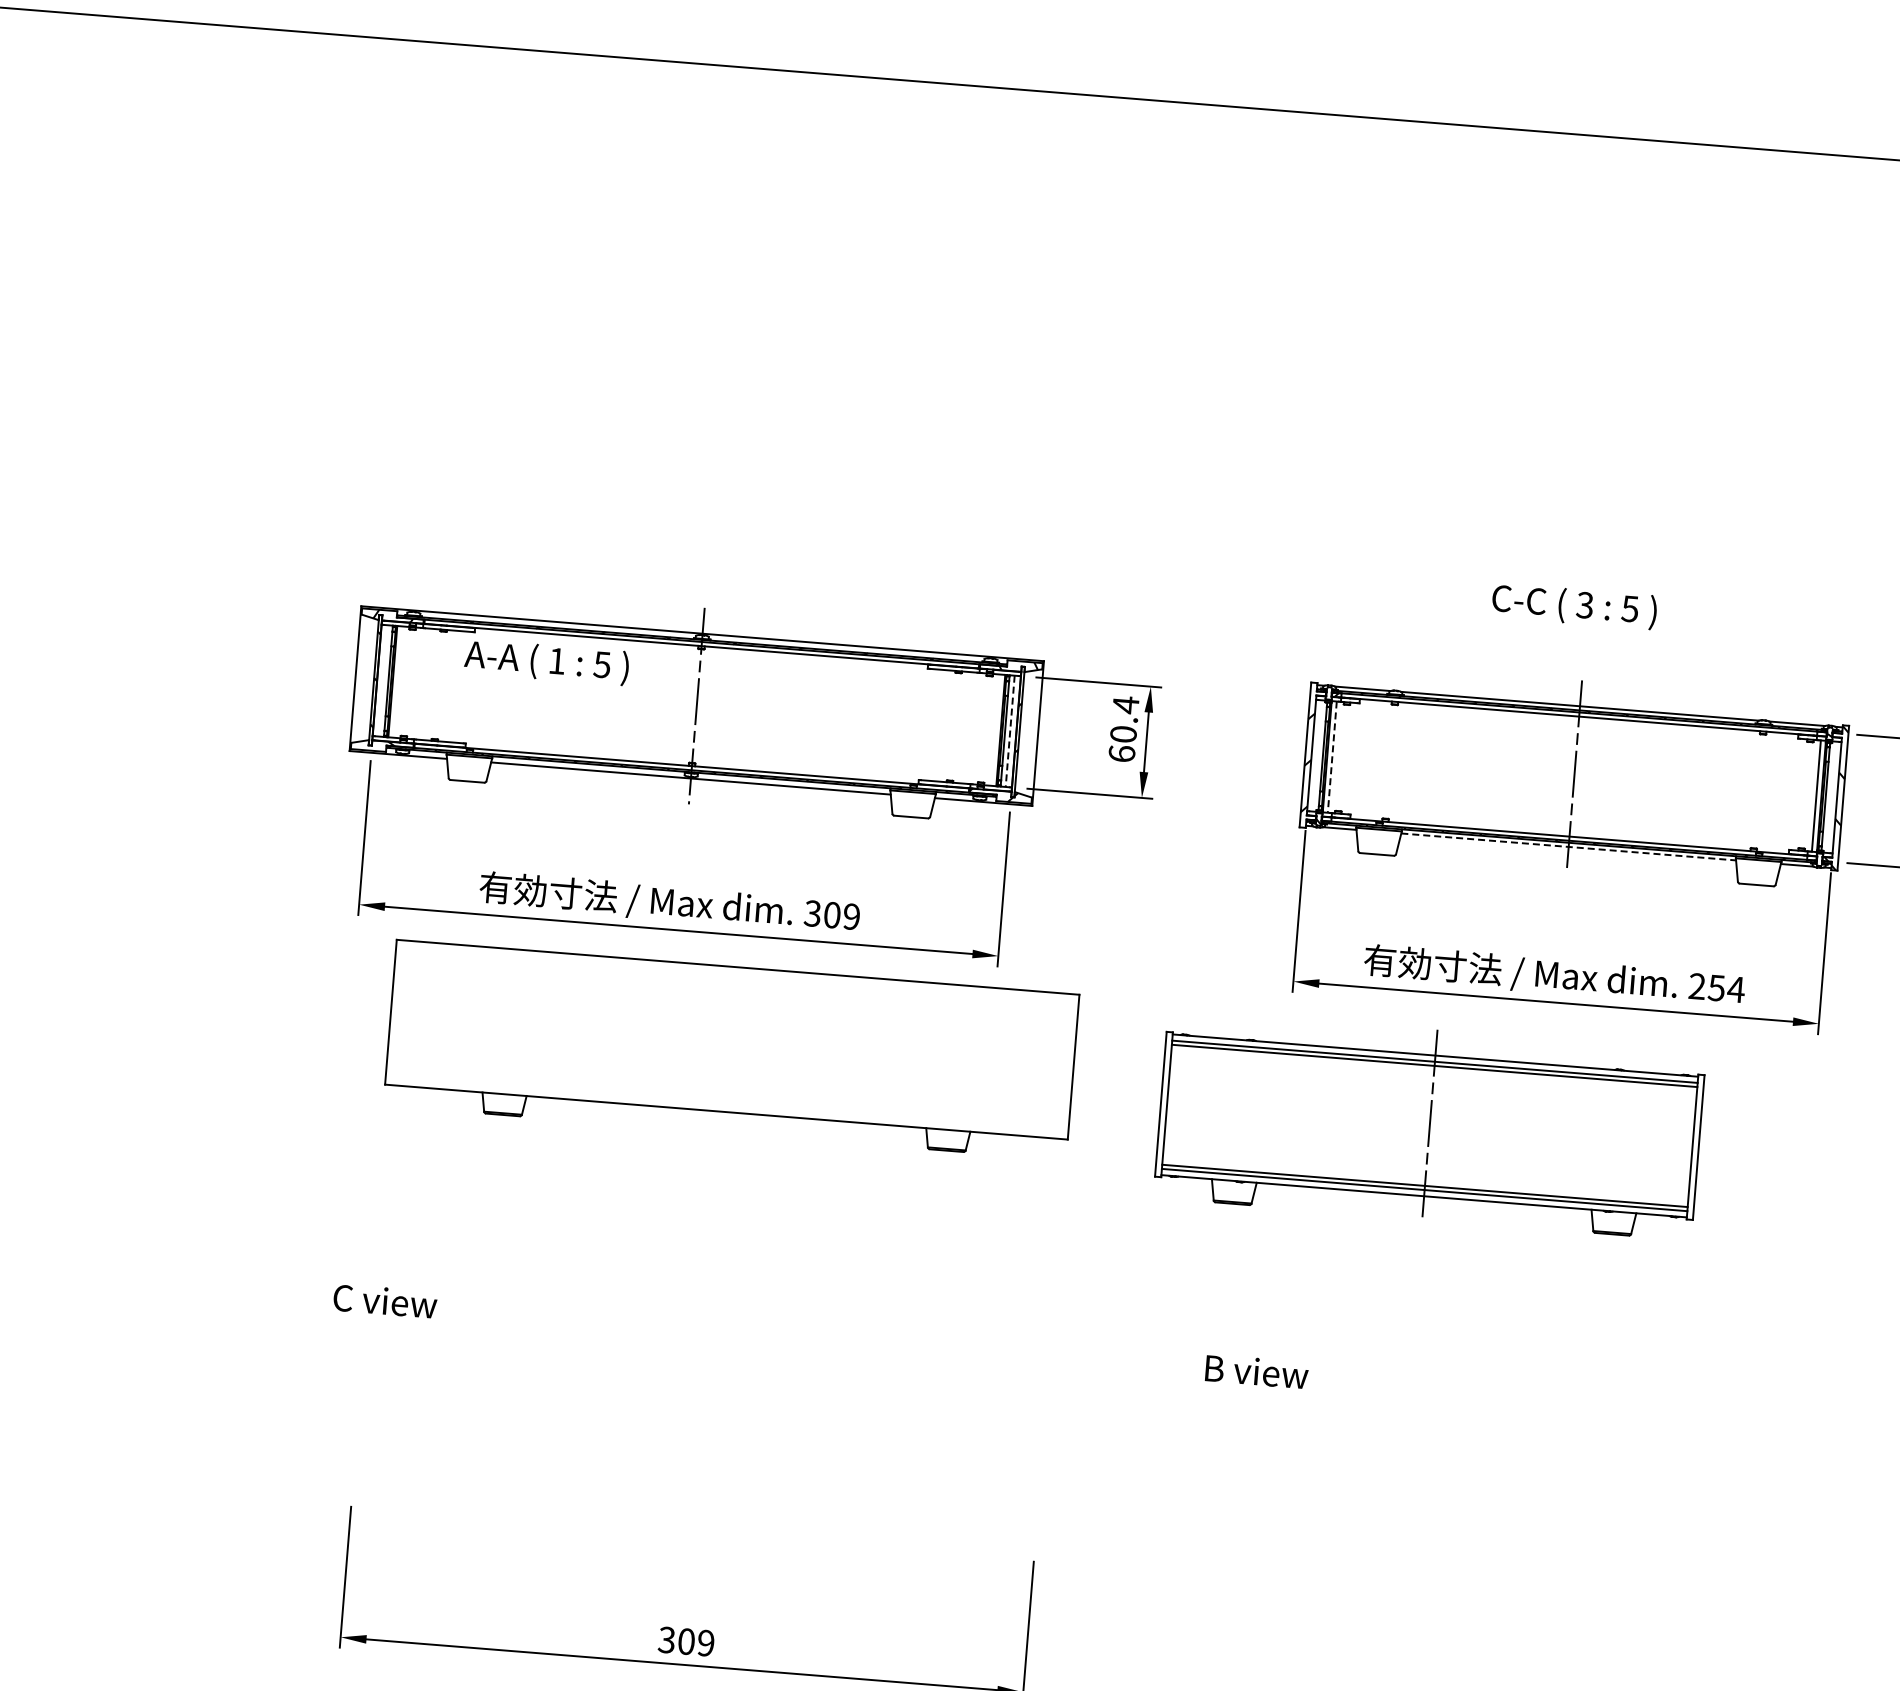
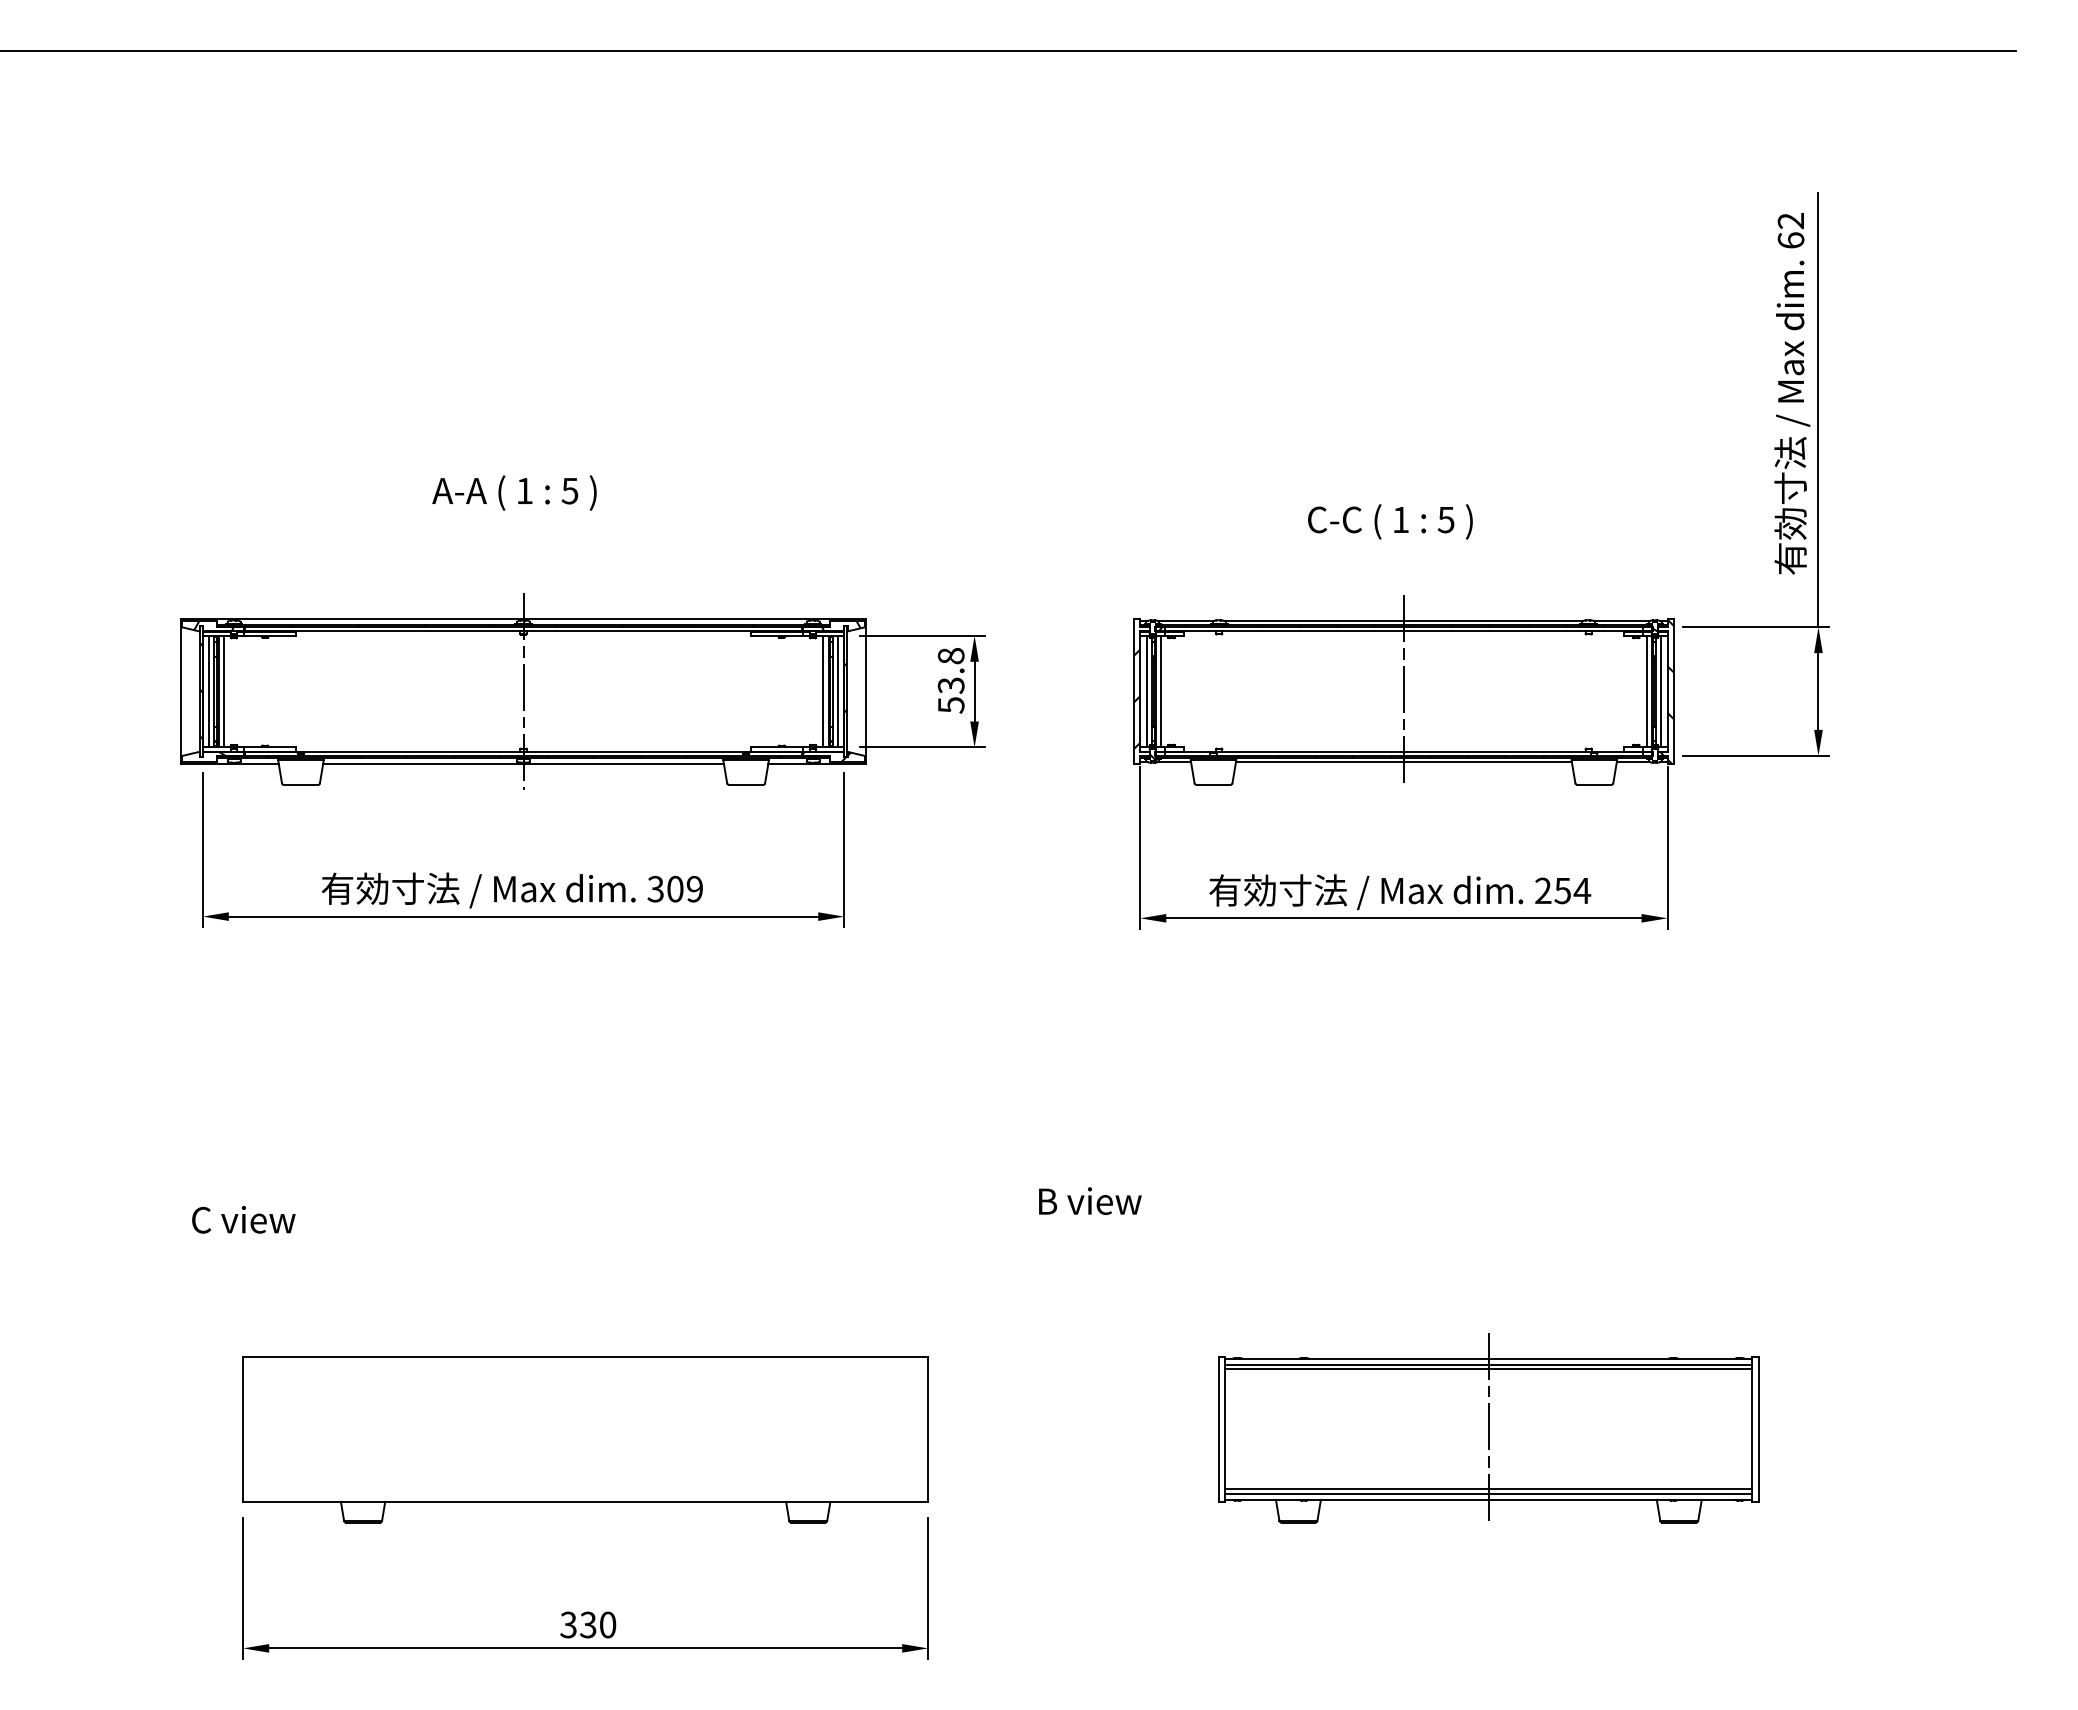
text: (1584, 604) -> (1400, 519), 3 -> 1
text: (546, 661) -> (514, 492), moved
line: (383, 680) -> (209, 691), added
line: (397, 681) -> (223, 691), added
text: (1123, 729) -> (950, 680), 60.4 -> 53.8
line: (995, 730) -> (823, 691), added
line: (1009, 731) -> (837, 691), dashed -> solid
line: (1317, 755) -> (1146, 691), added
line: (1332, 757) -> (1161, 691), dashed -> solid
line: (1831, 797) -> (1661, 691), added
line: (1568, 847) -> (1403, 762), dashed -> solid
part: (731, 1049) -> (585, 1439), moved
part: (1429, 1125) -> (1488, 1428), moved
text: (385, 1300) -> (243, 1219), moved
text: (1257, 1371) -> (1090, 1200), moved
text: (695, 1641) -> (597, 1624), 309 -> 330

